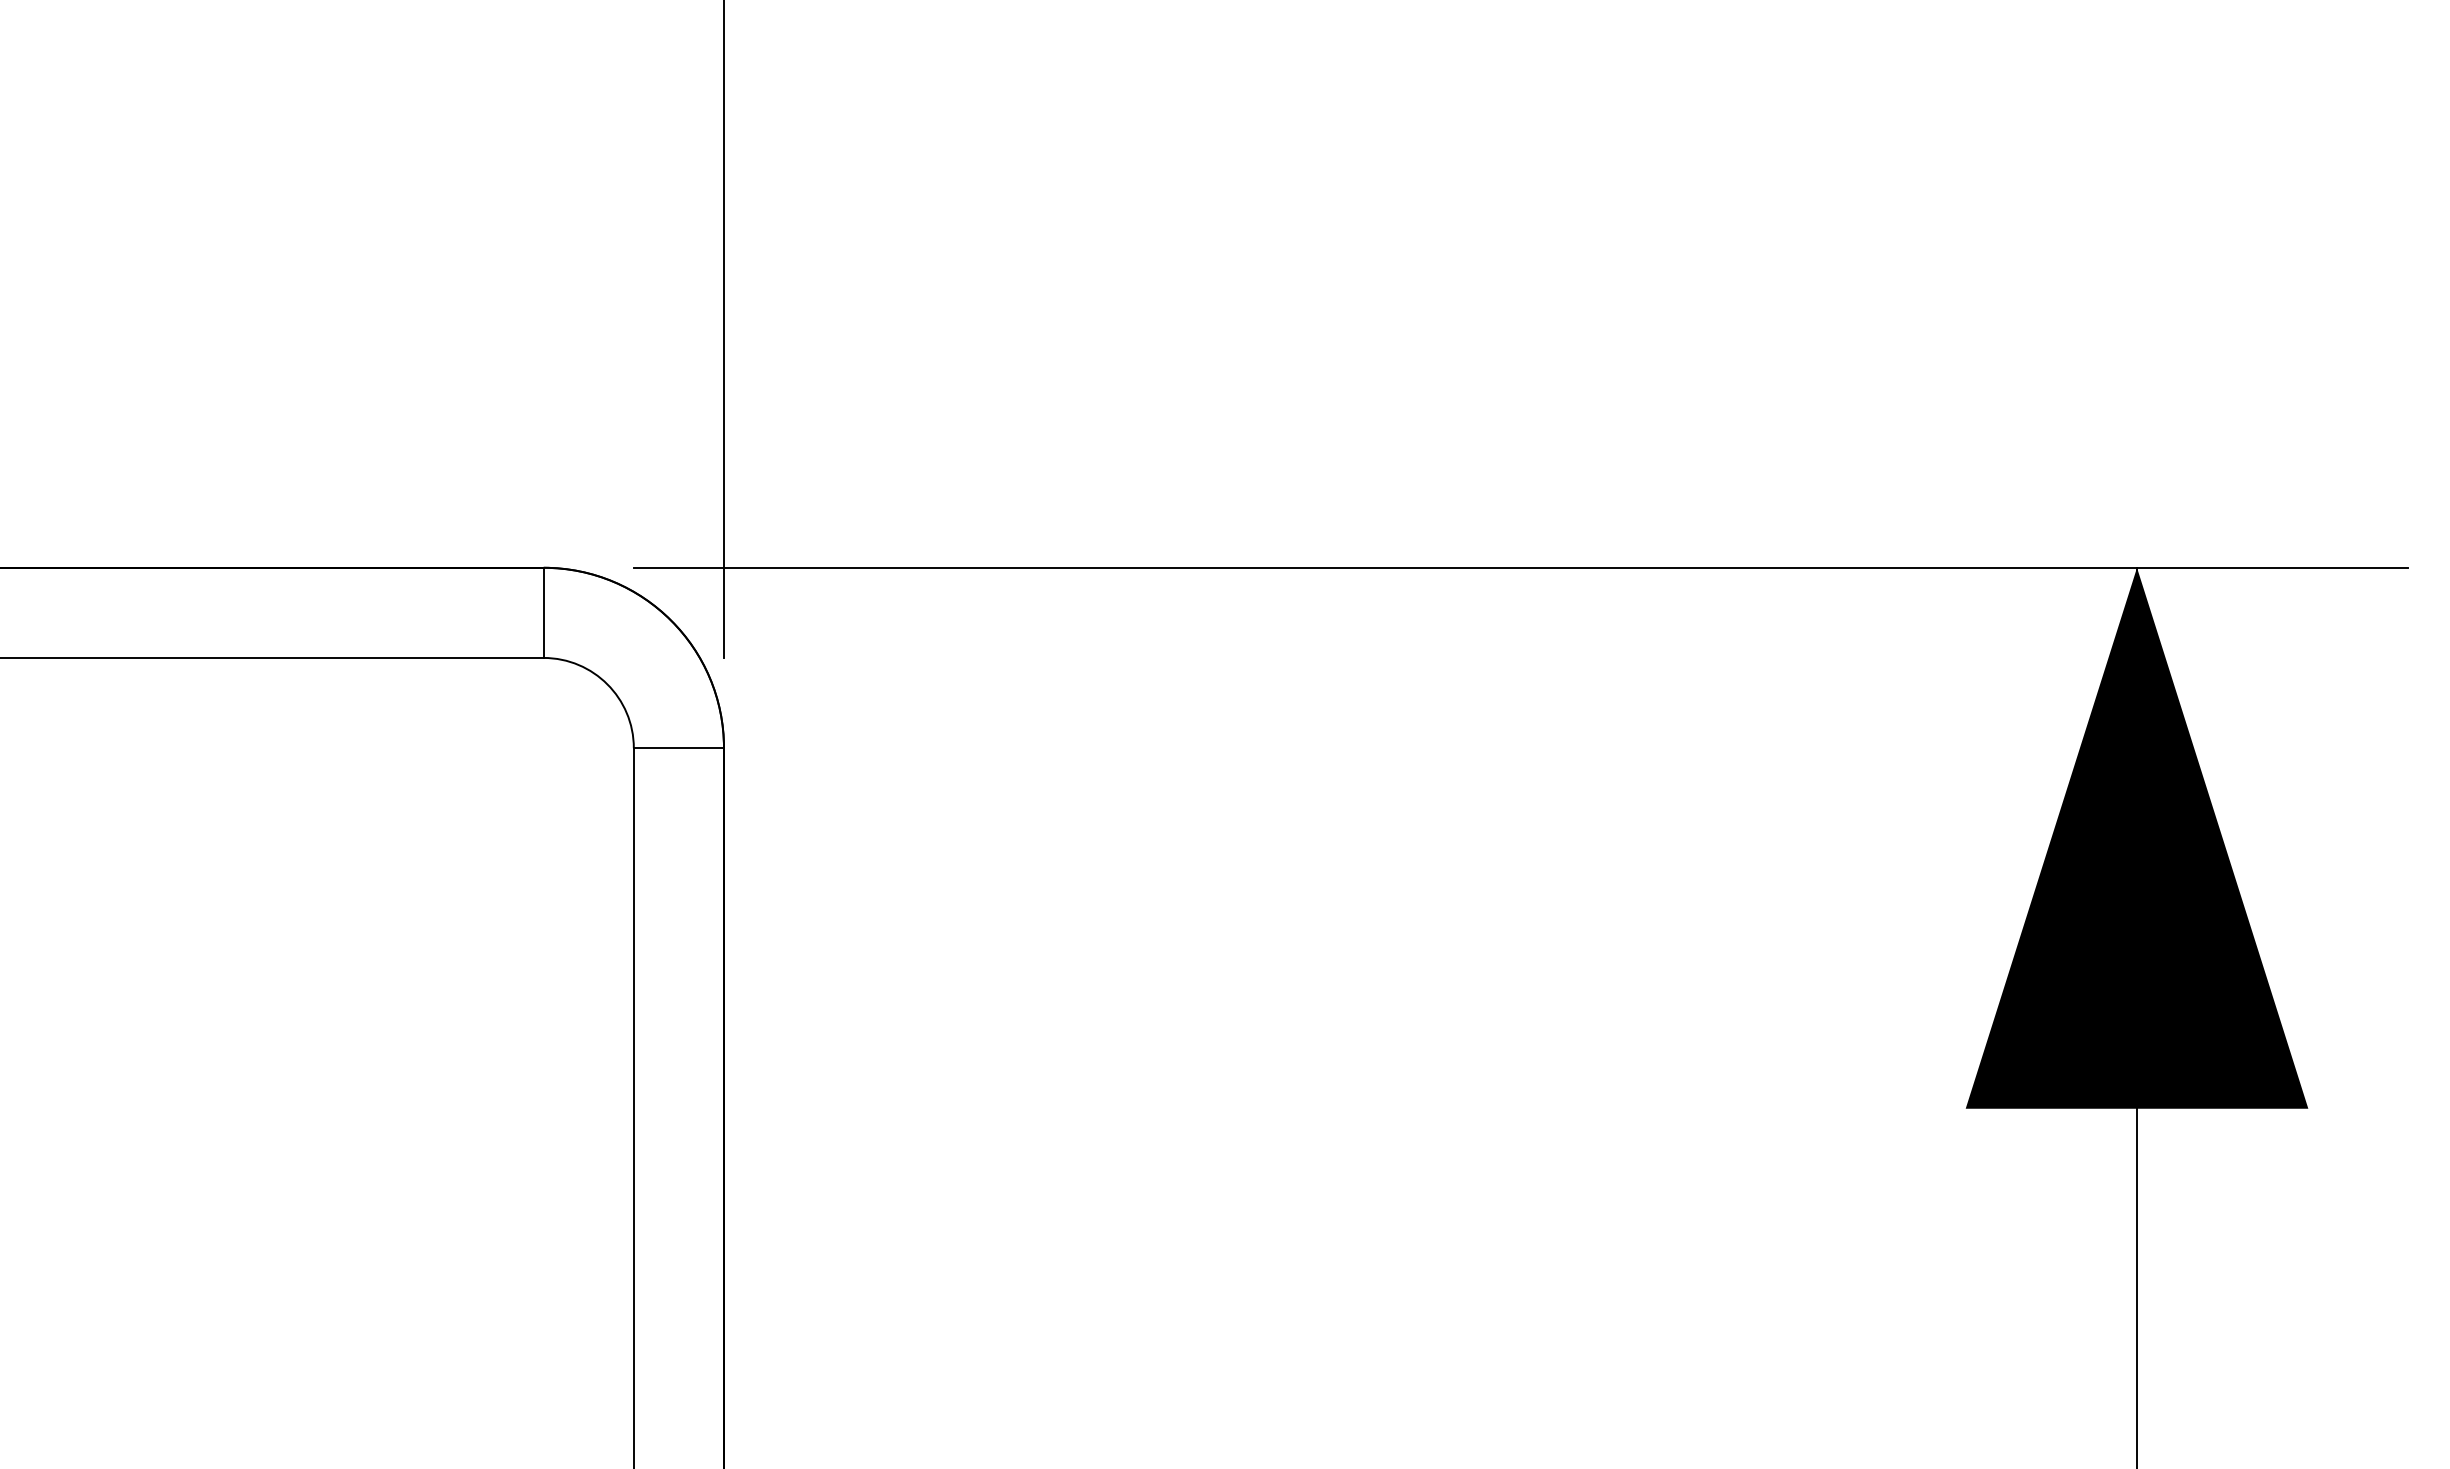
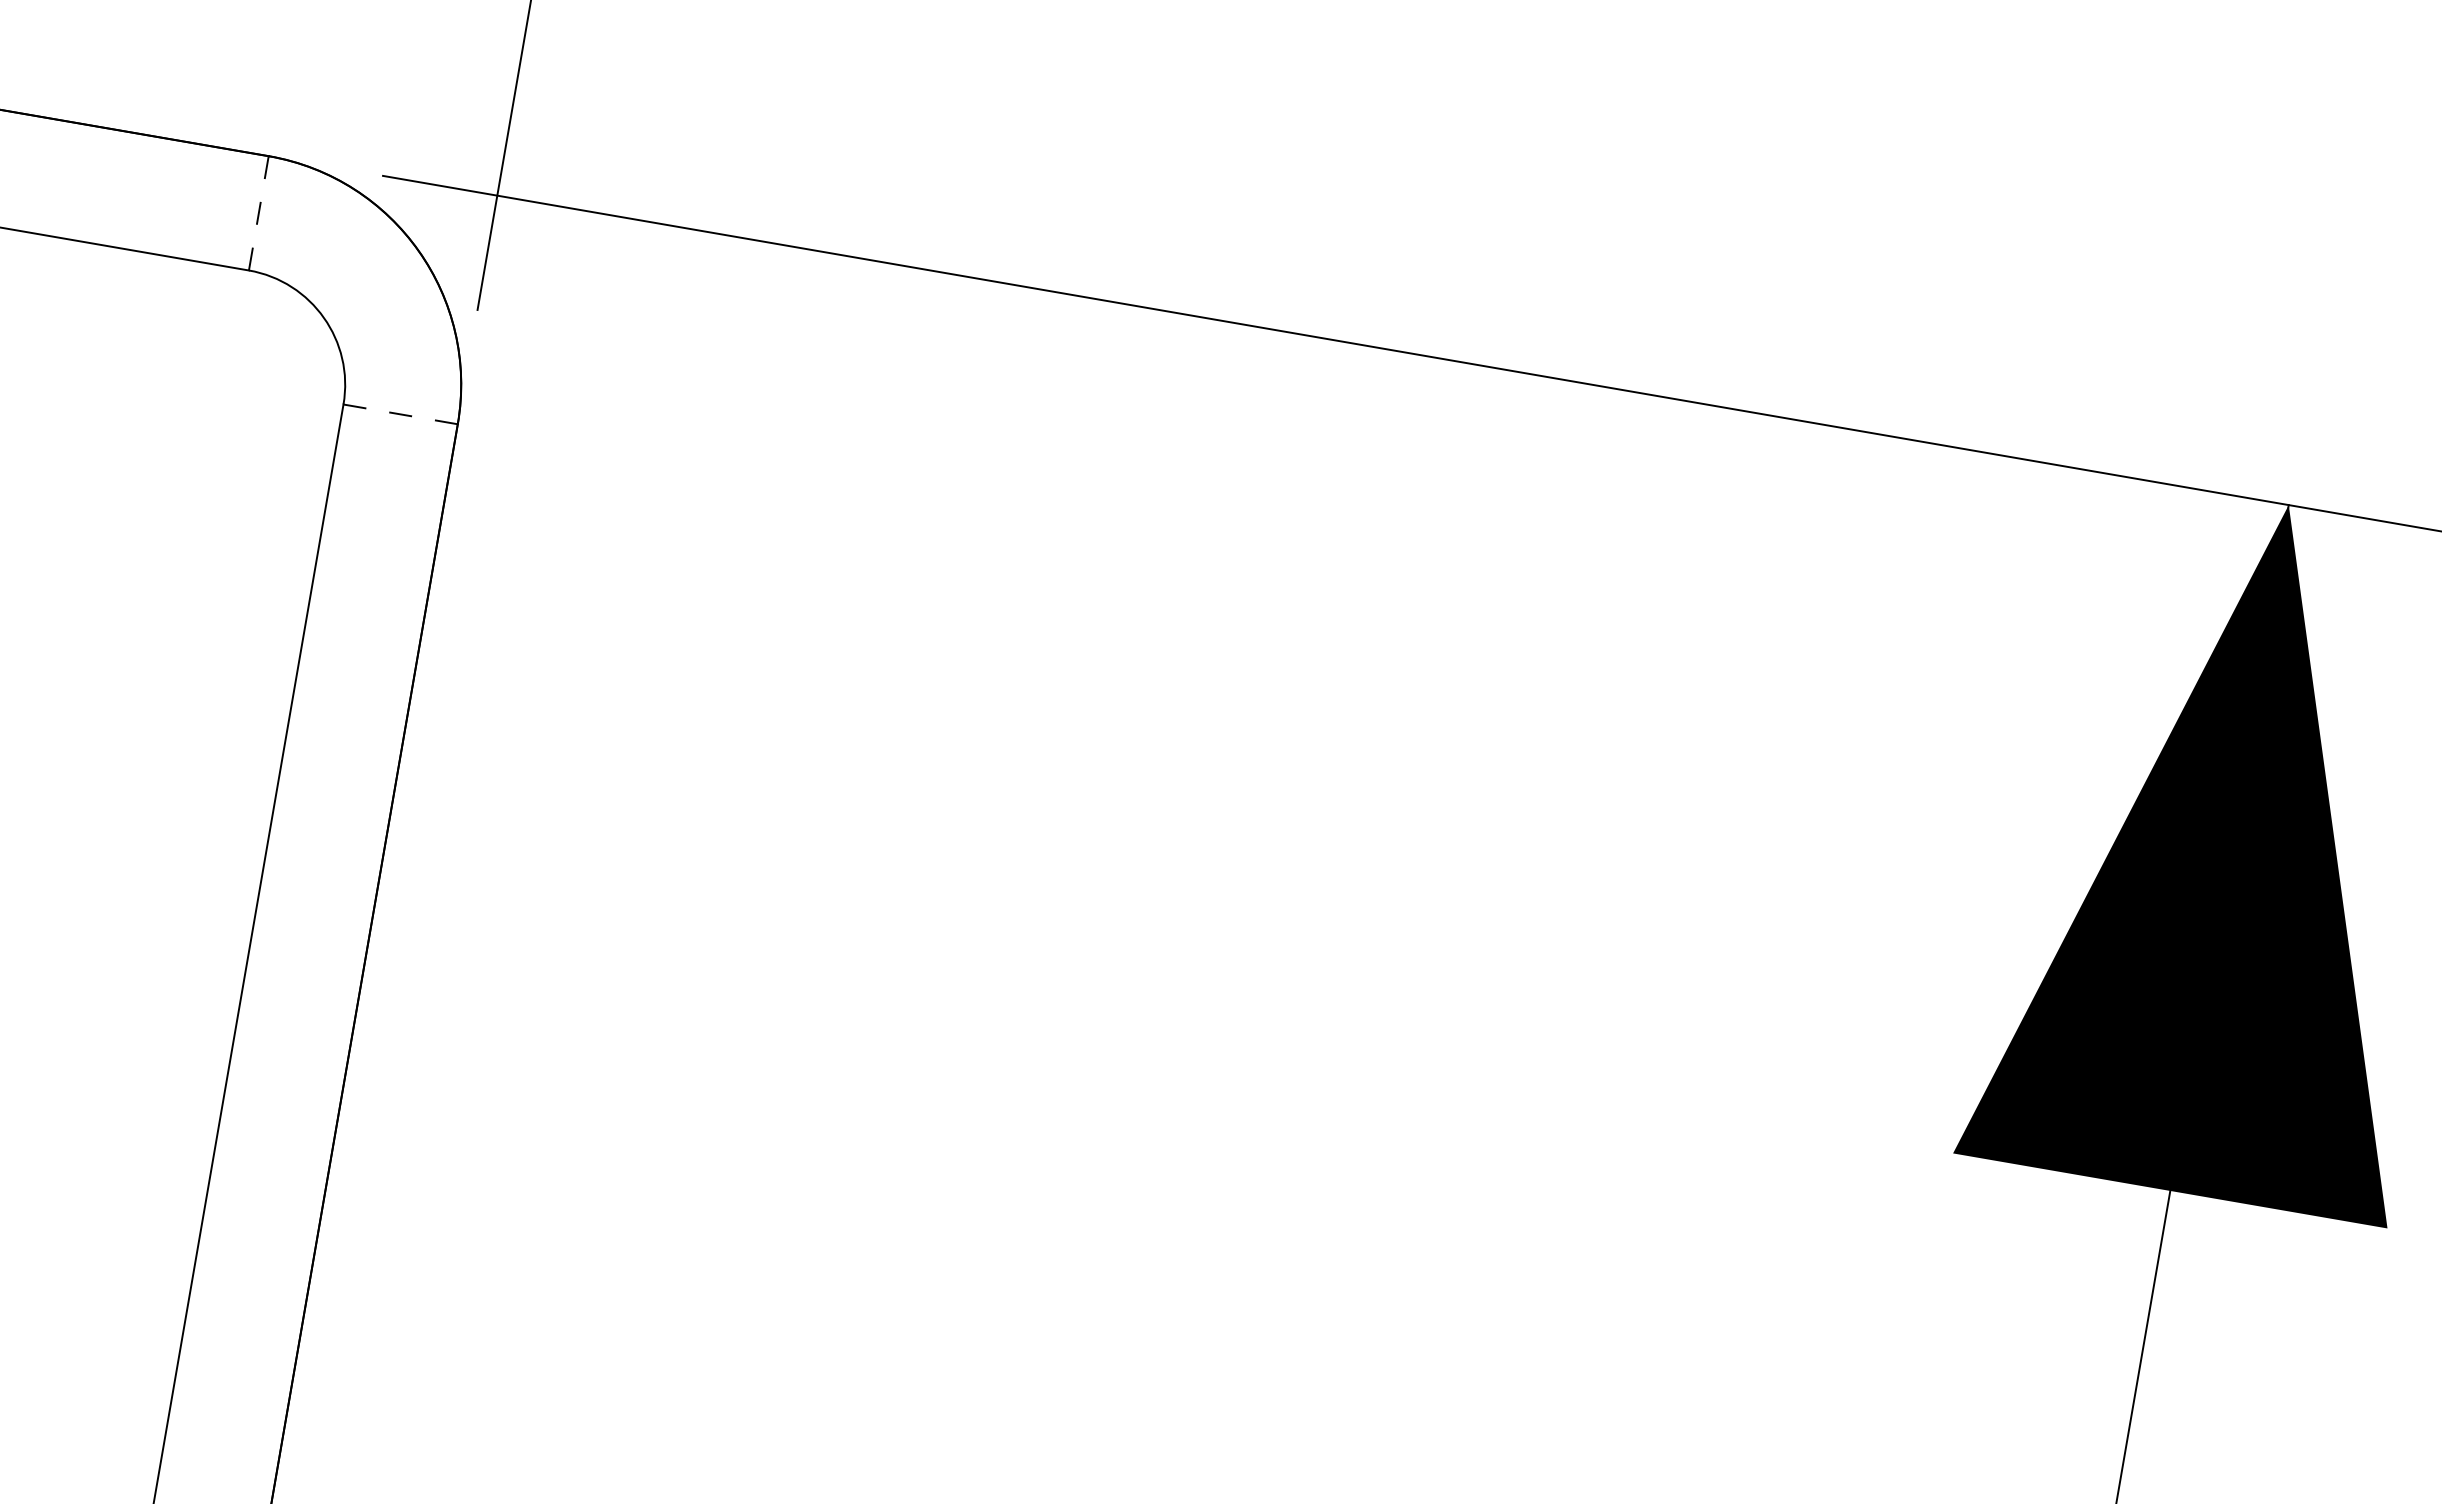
line: (543, 612) -> (258, 212), solid -> dashed
line: (679, 748) -> (401, 415), solid -> dashed

